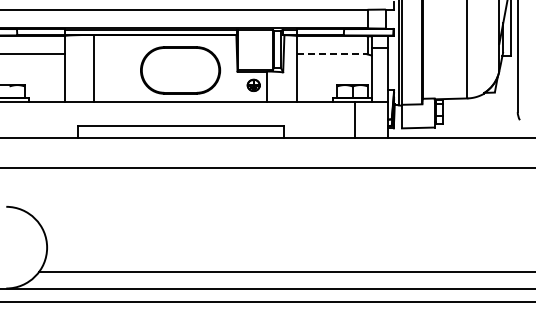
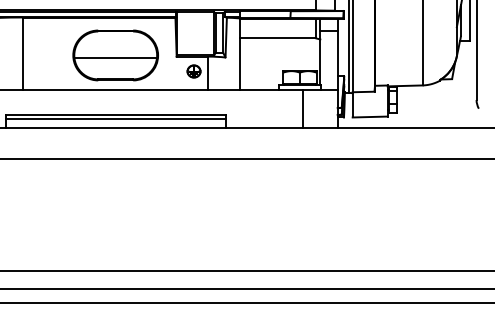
line: (332, 54) -> (278, 38), dashed -> solid
line: (180, 72) -> (115, 57), added
line: (180, 130) -> (115, 119), added

